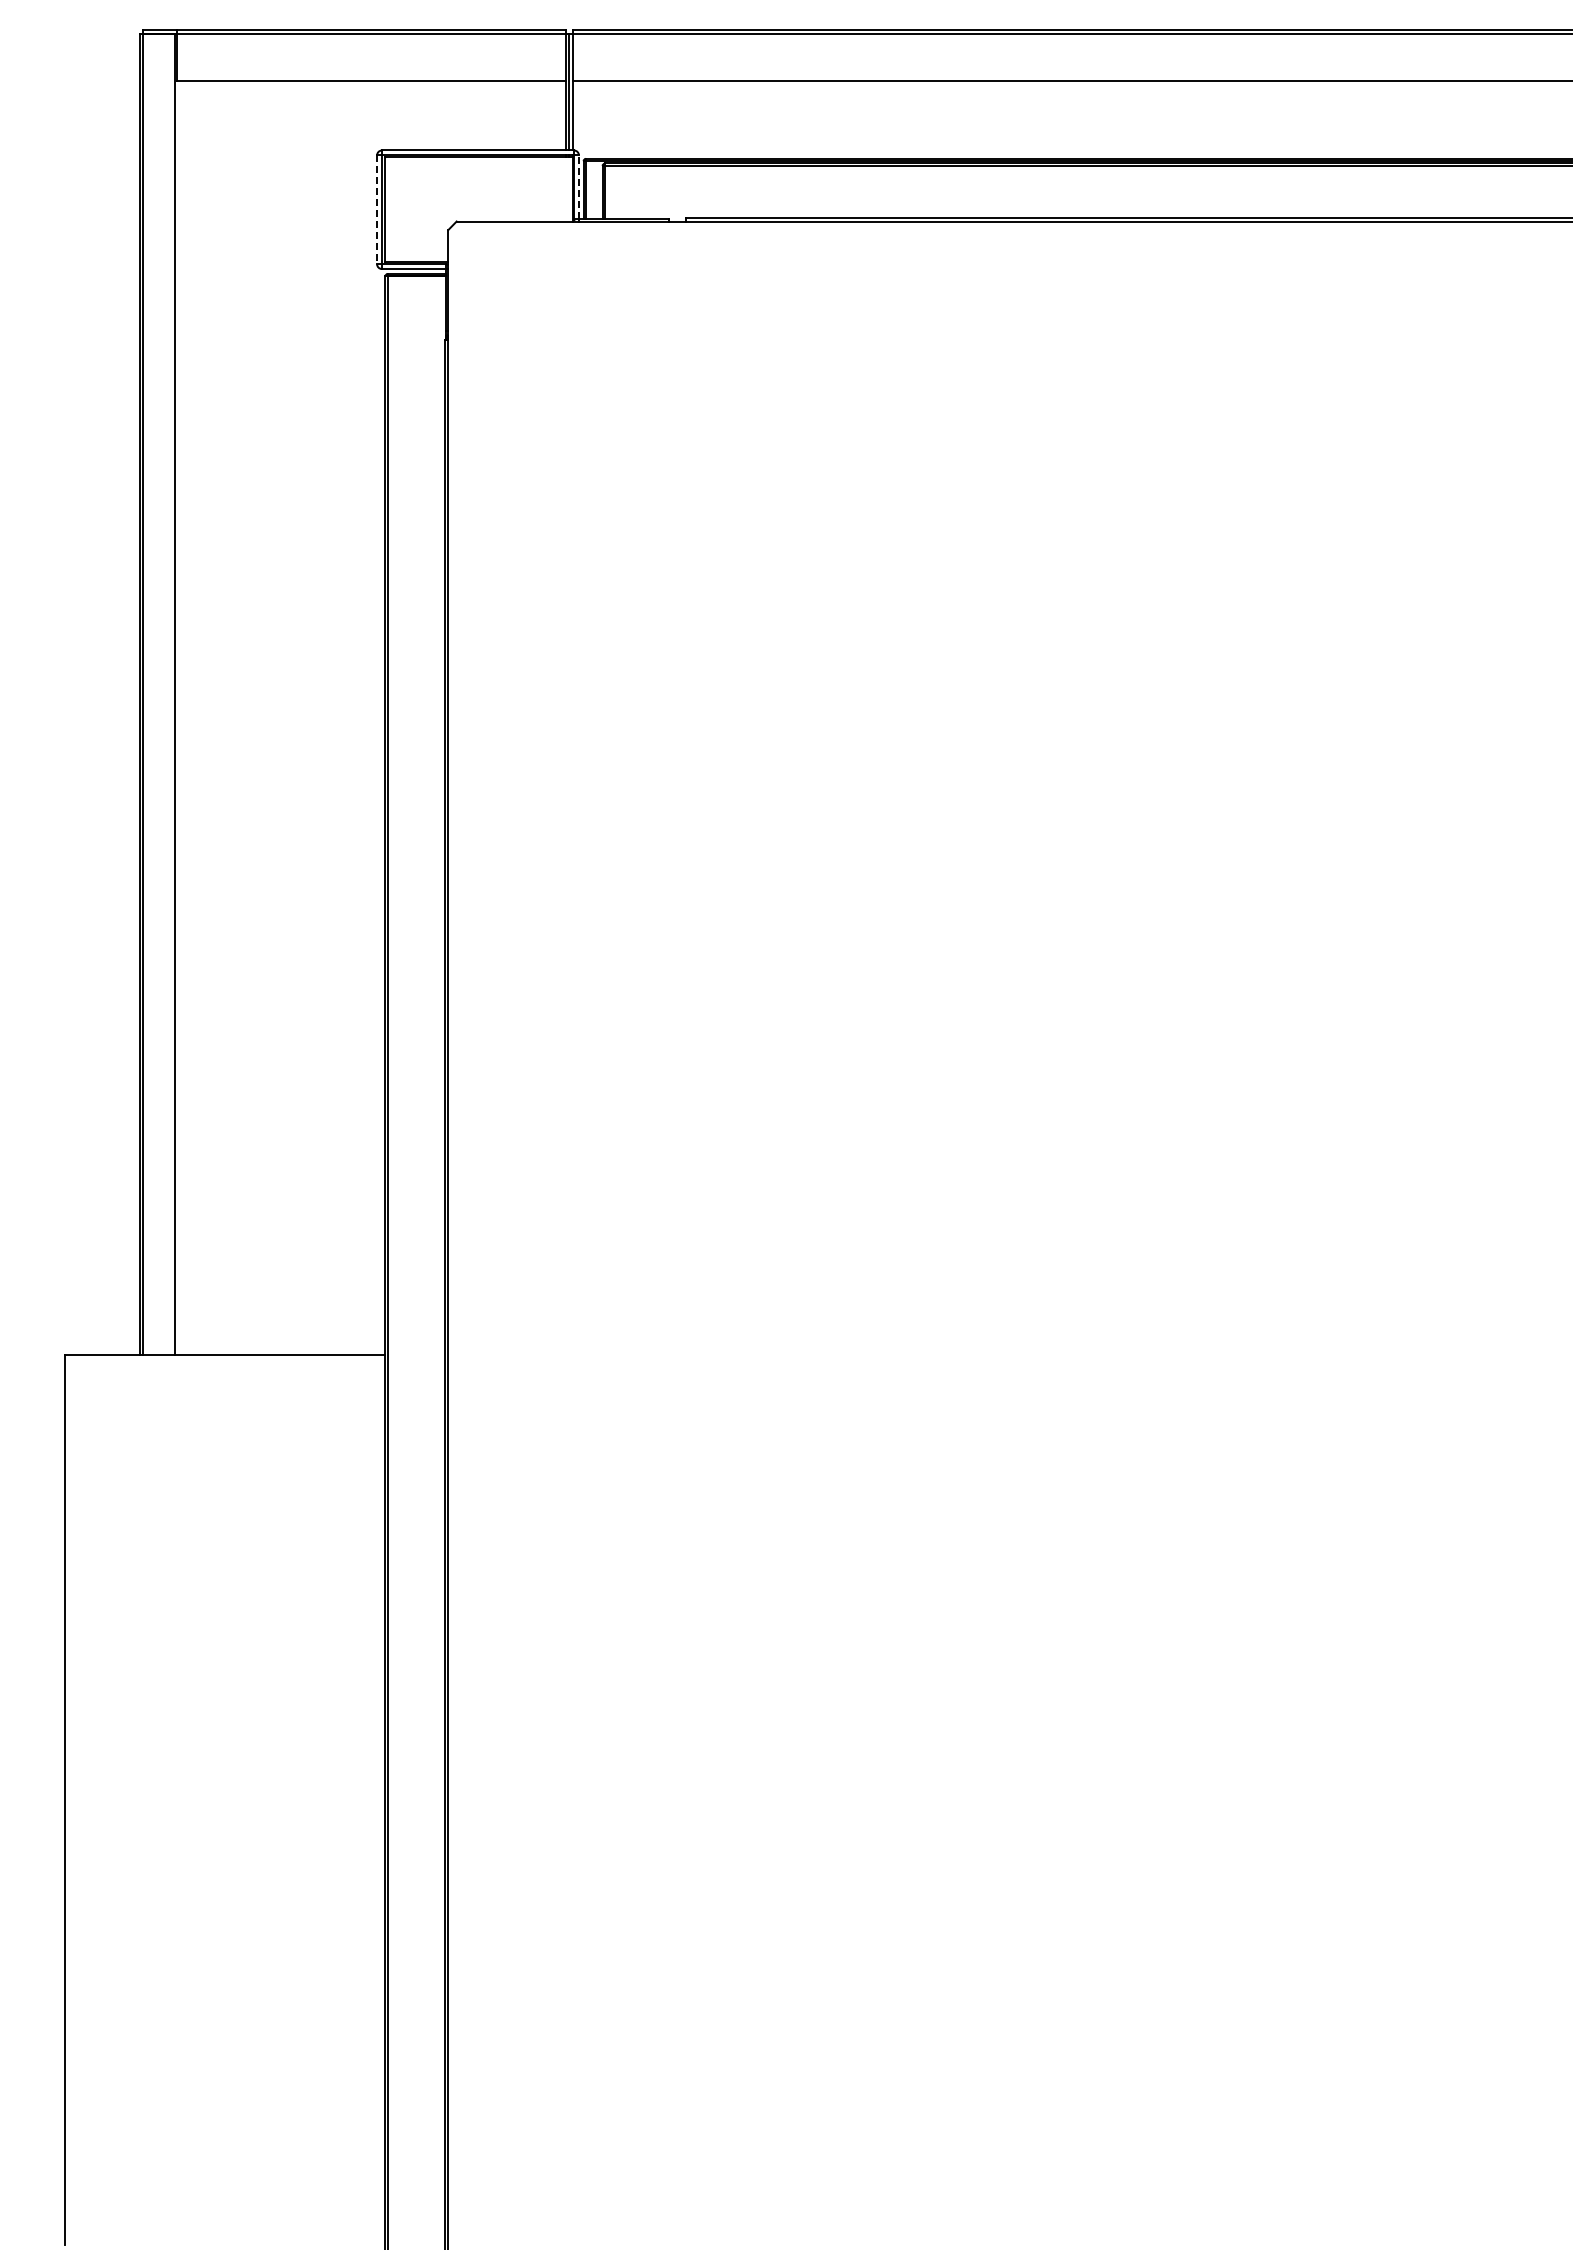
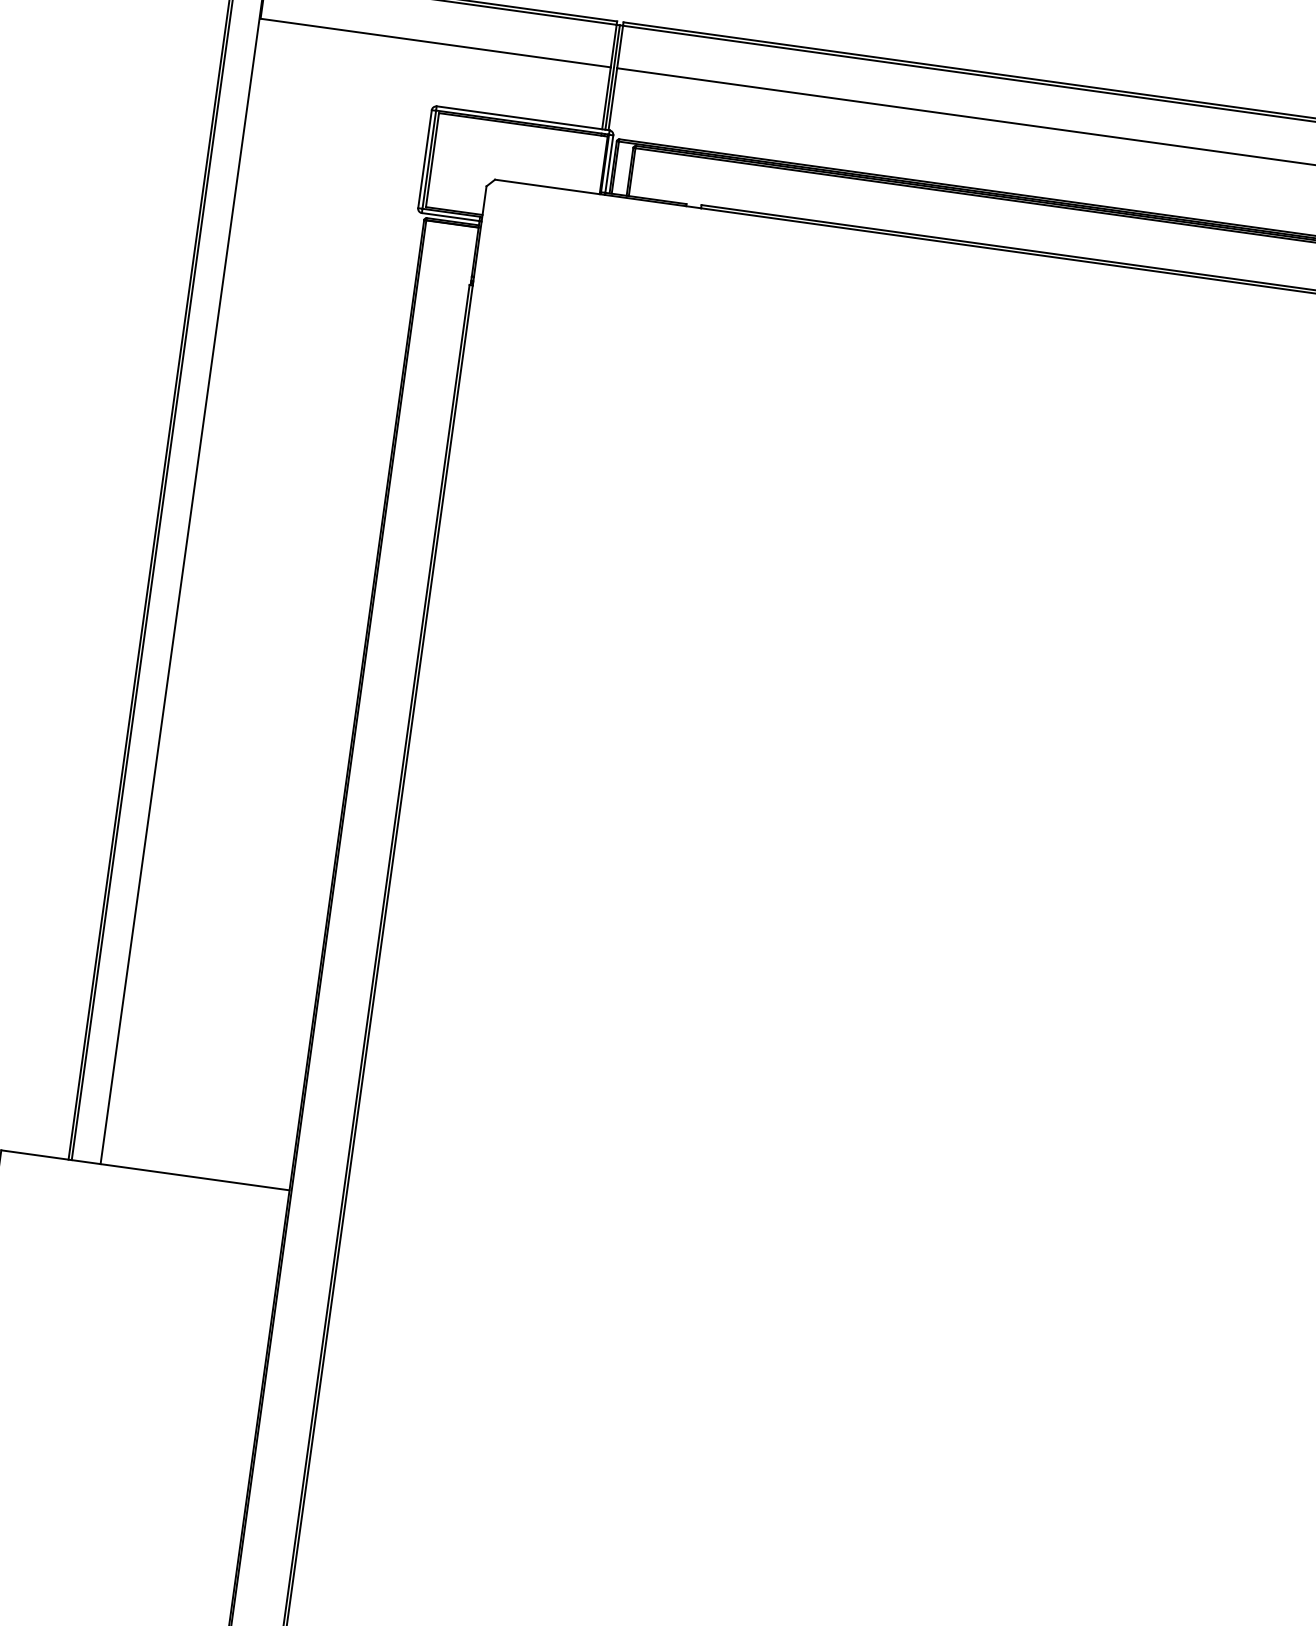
line: (578, 187) -> (608, 164), dashed -> solid
line: (377, 210) -> (425, 159), dashed -> solid

